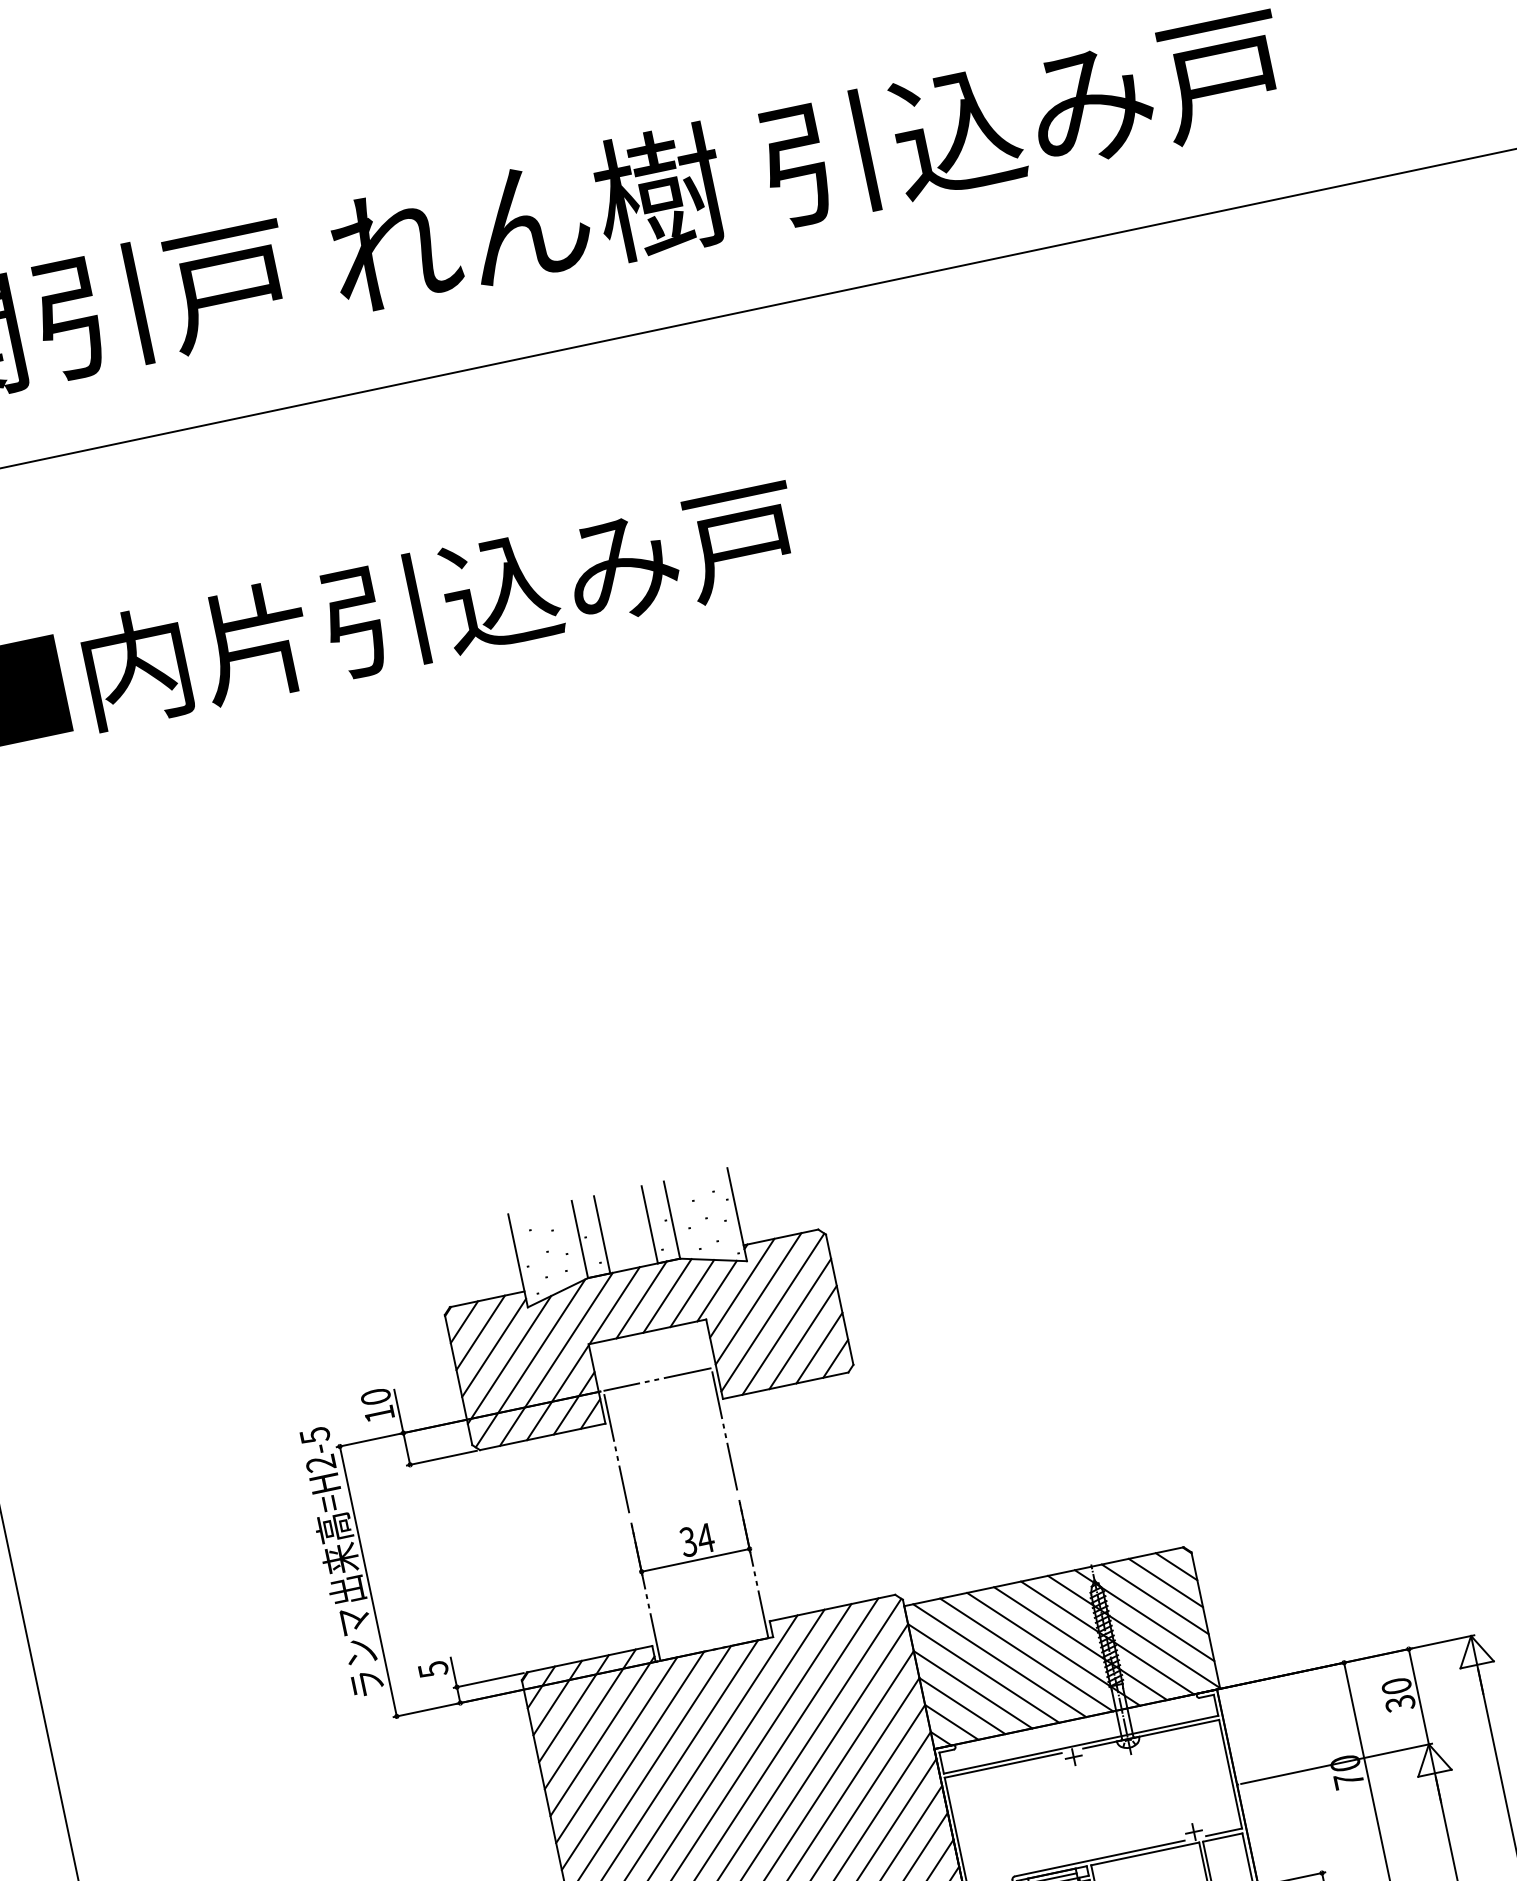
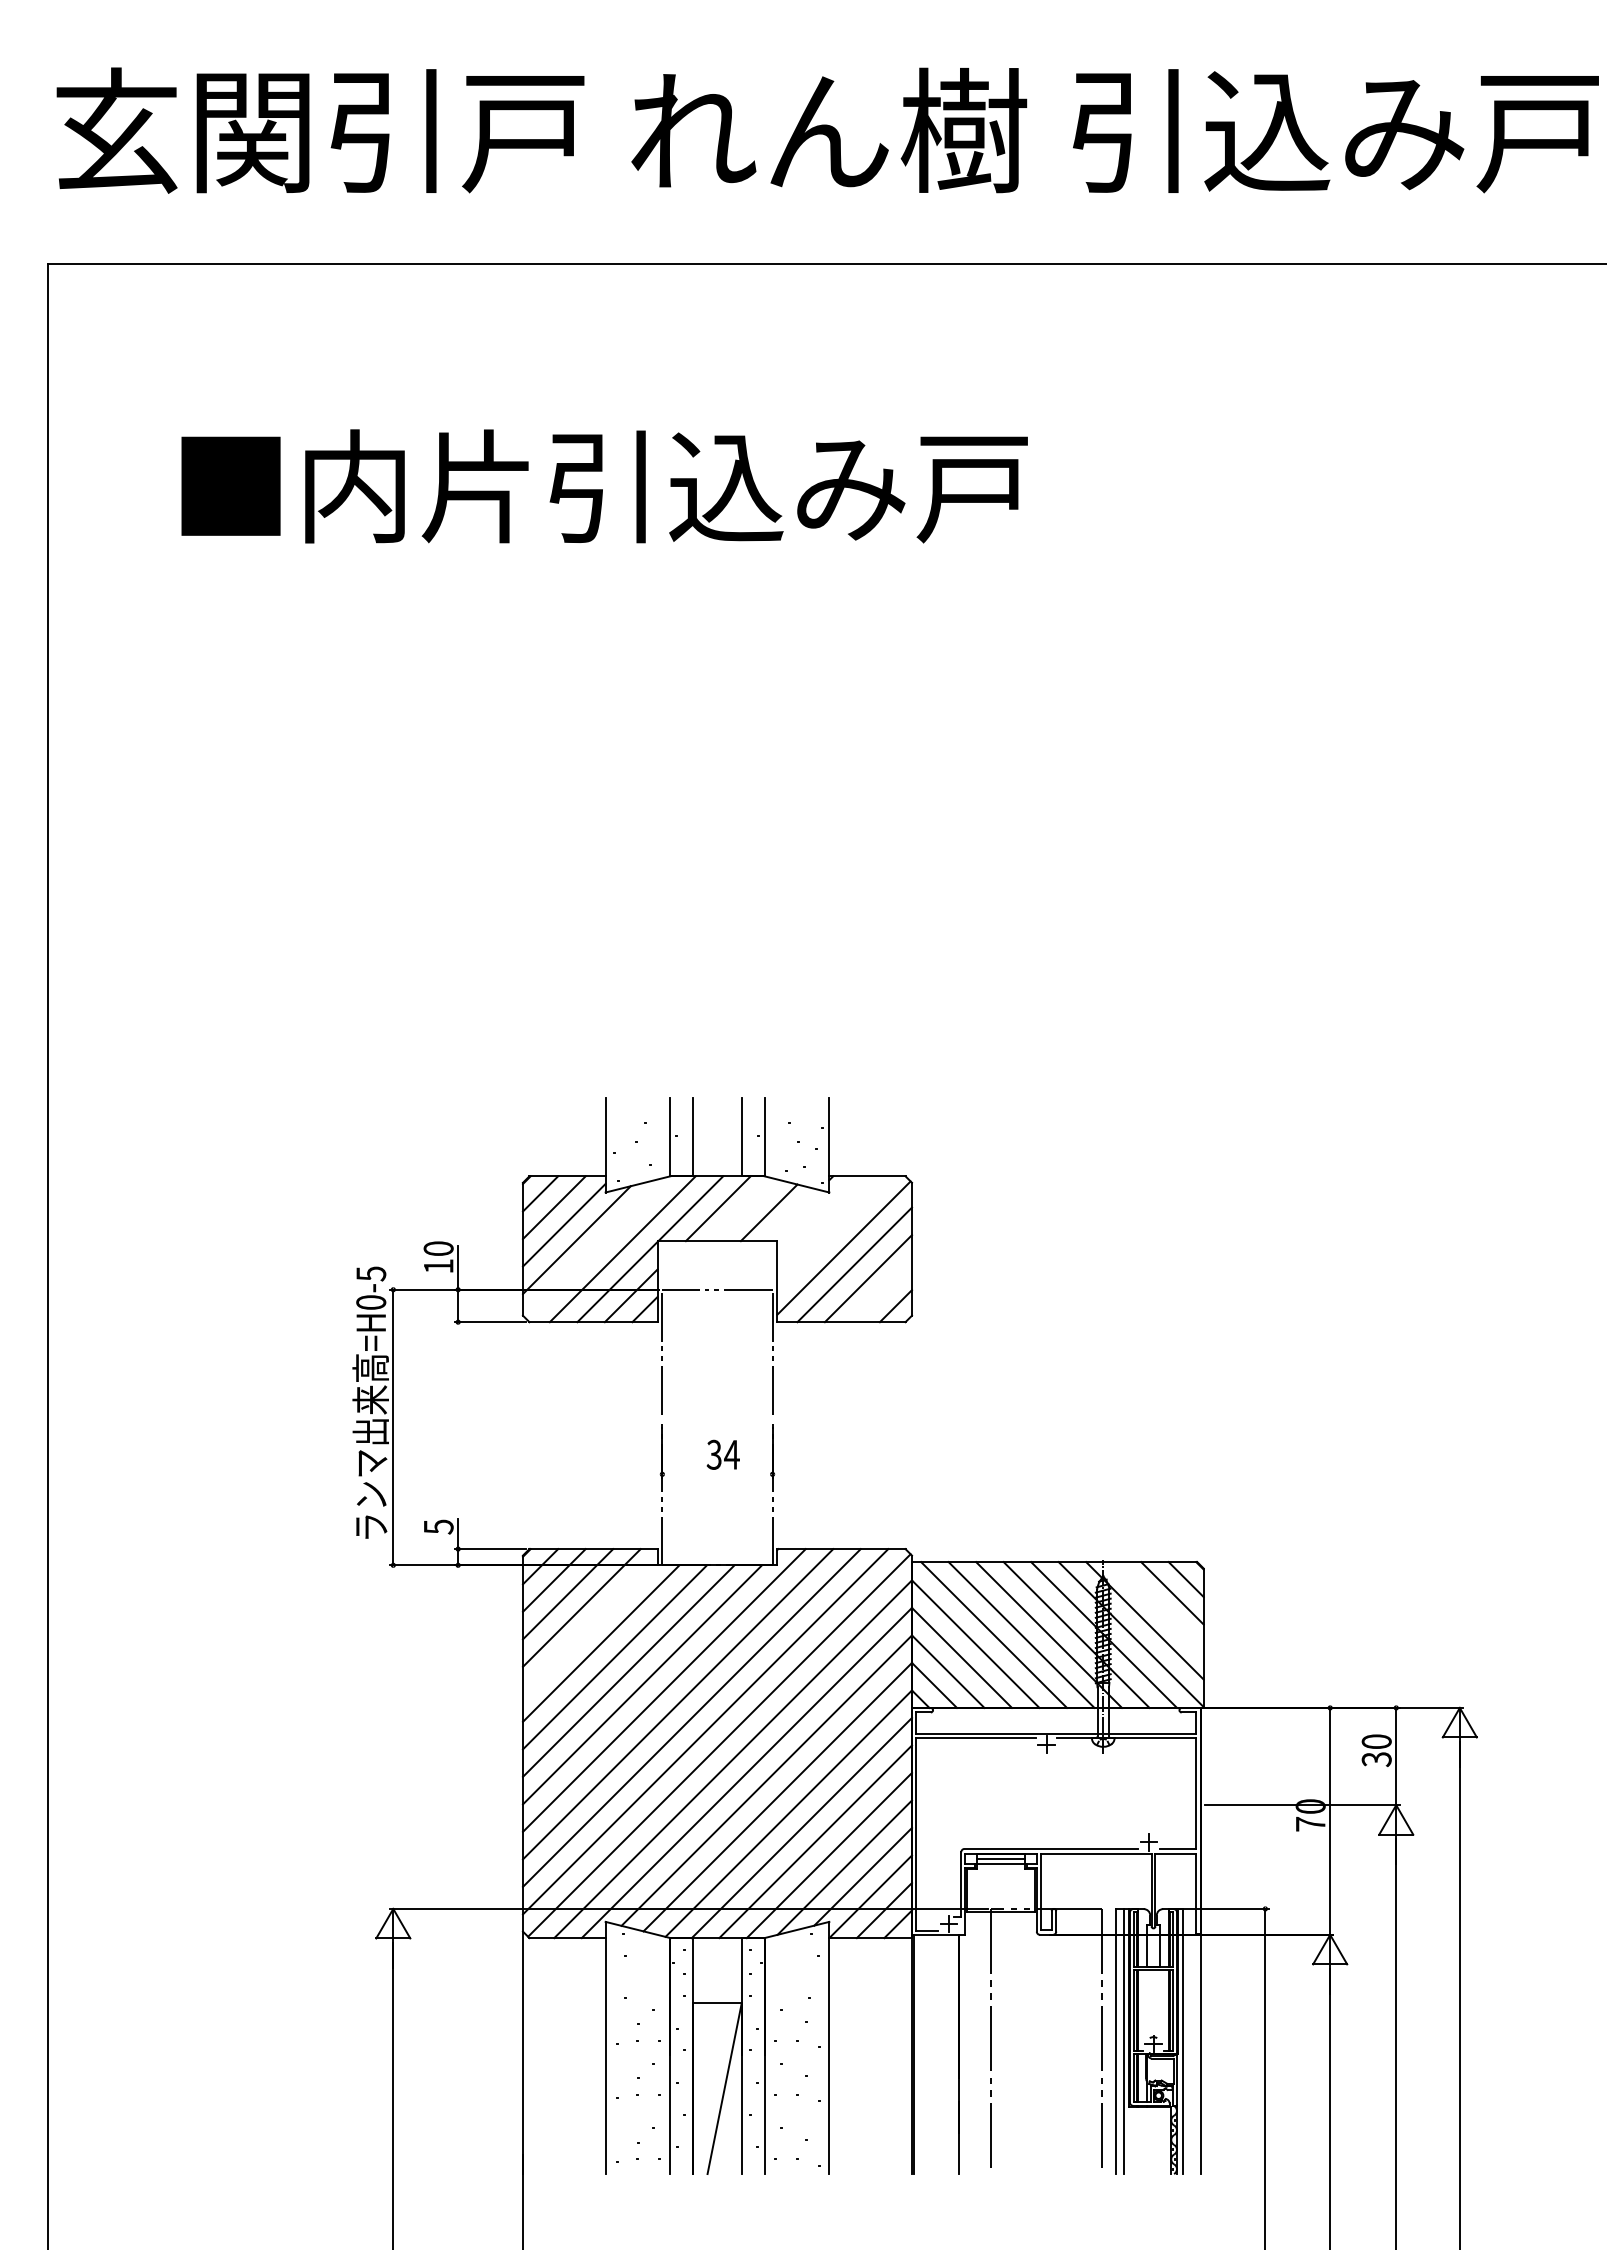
line: (741, 1287) -> (818, 1217), removed
line: (716, 1291) -> (793, 1215), removed
line: (667, 1296) -> (744, 1210), removed
line: (758, 1298) -> (832, 1231), removed
line: (818, 1348) -> (881, 1292), removed
line: (530, 1363) -> (596, 1247), removed
text: (321, 1463) -> (371, 1302), =H2-5 -> =H0-5
line: (695, 1560) -> (717, 1474), removed
line: (1155, 1599) -> (1158, 1607), removed
line: (601, 1735) -> (589, 1626), removed

